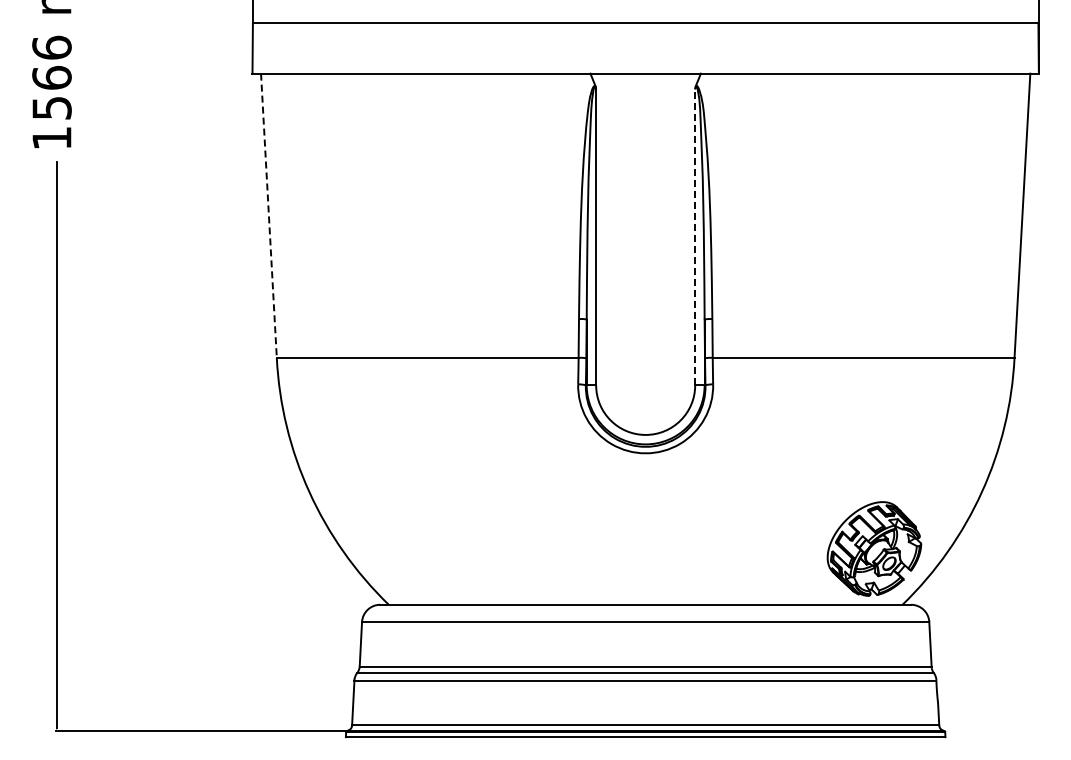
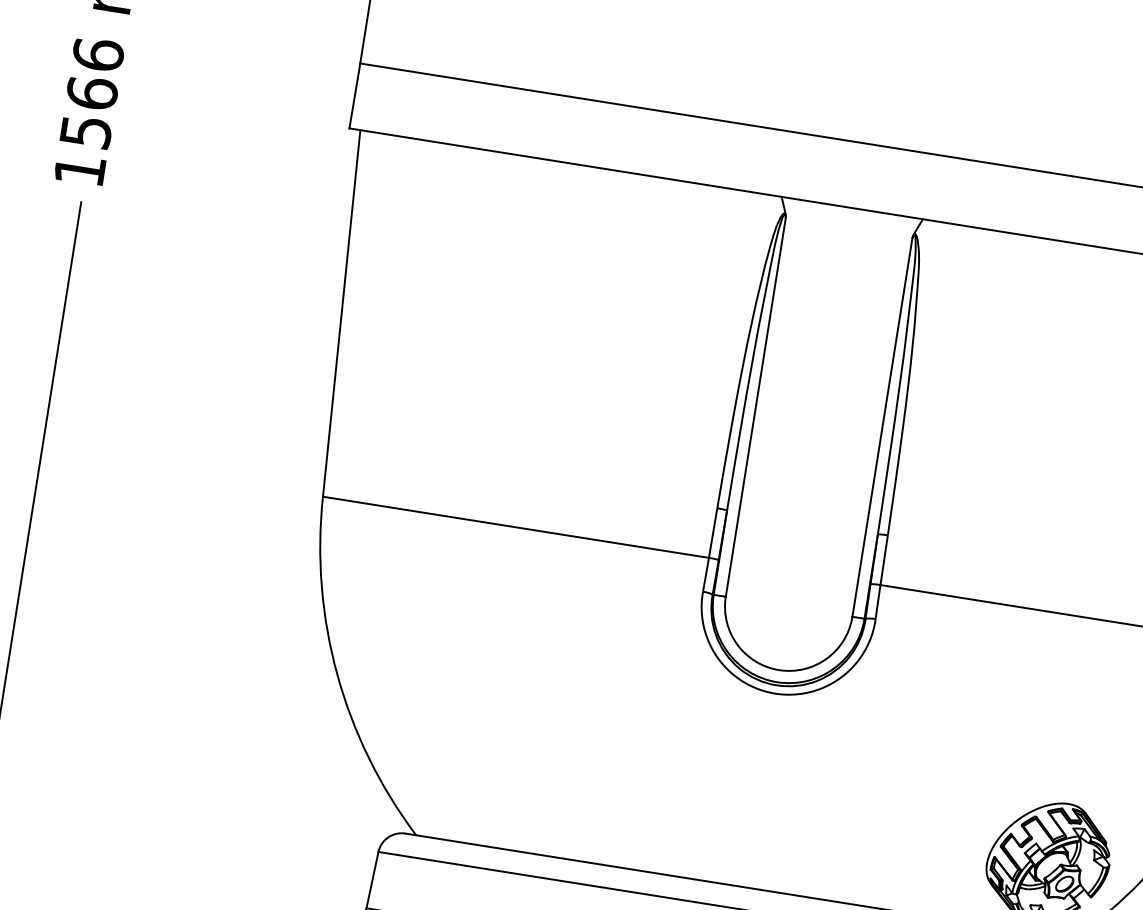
line: (268, 216) -> (340, 314), dashed -> solid
line: (695, 236) -> (883, 426), dashed -> solid

